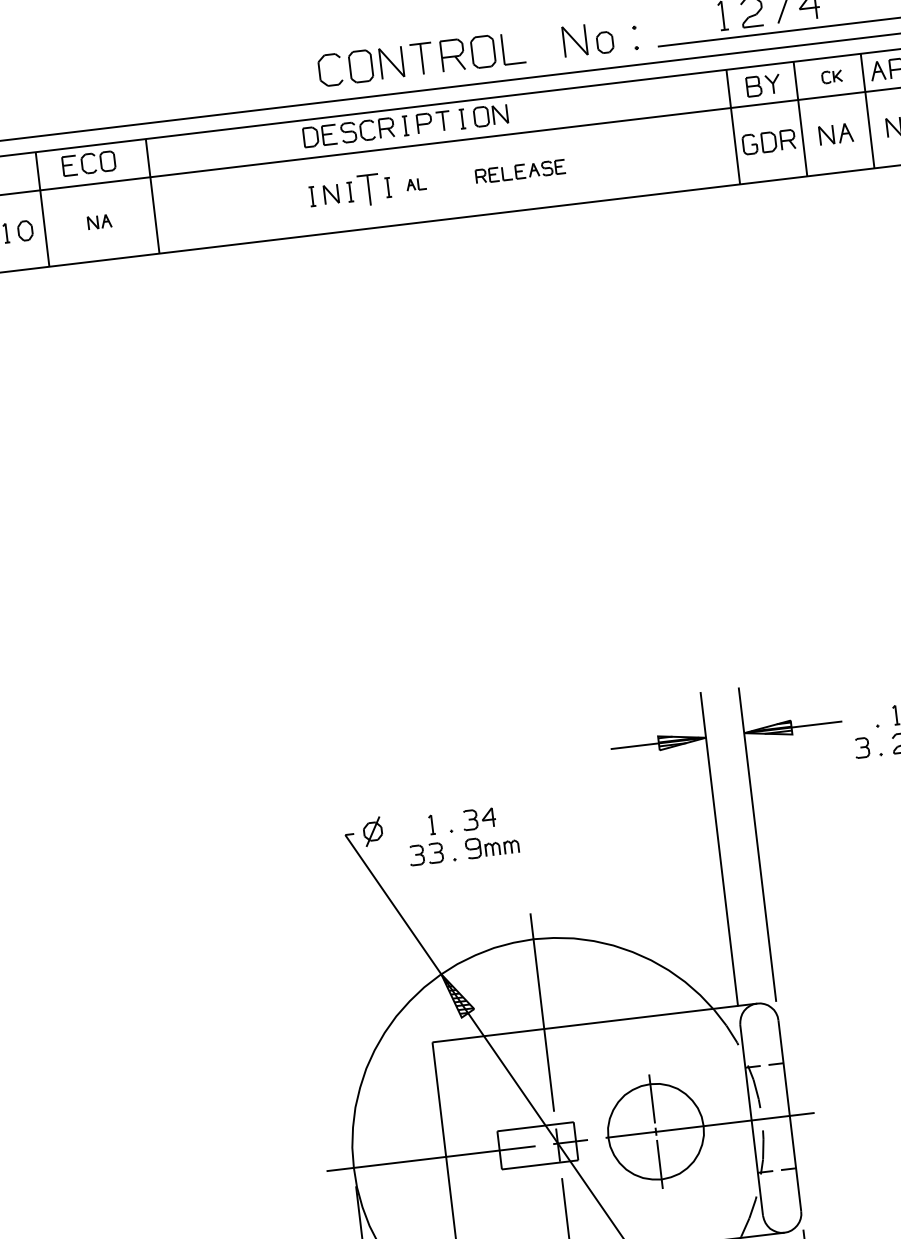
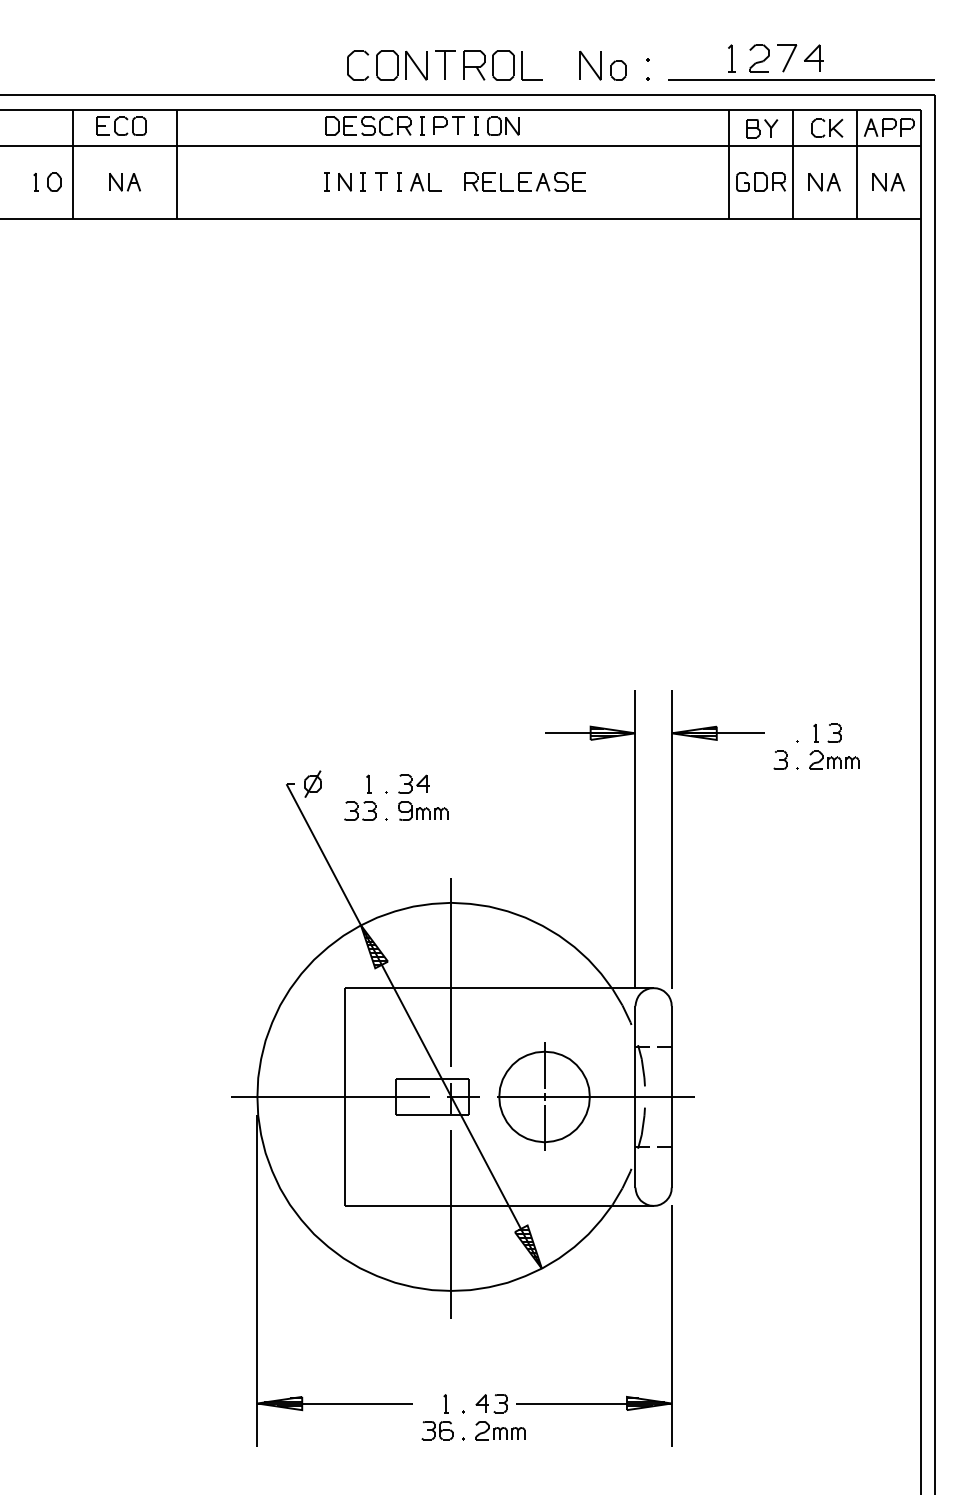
part: (832, 76) -> (827, 127), size x1.67
part: (520, 171) -> (524, 181), size x1.43
part: (415, 184) -> (425, 182), size x1.67
part: (369, 188) -> (381, 181), size x0.62
part: (99, 222) -> (124, 182), size x1.43

